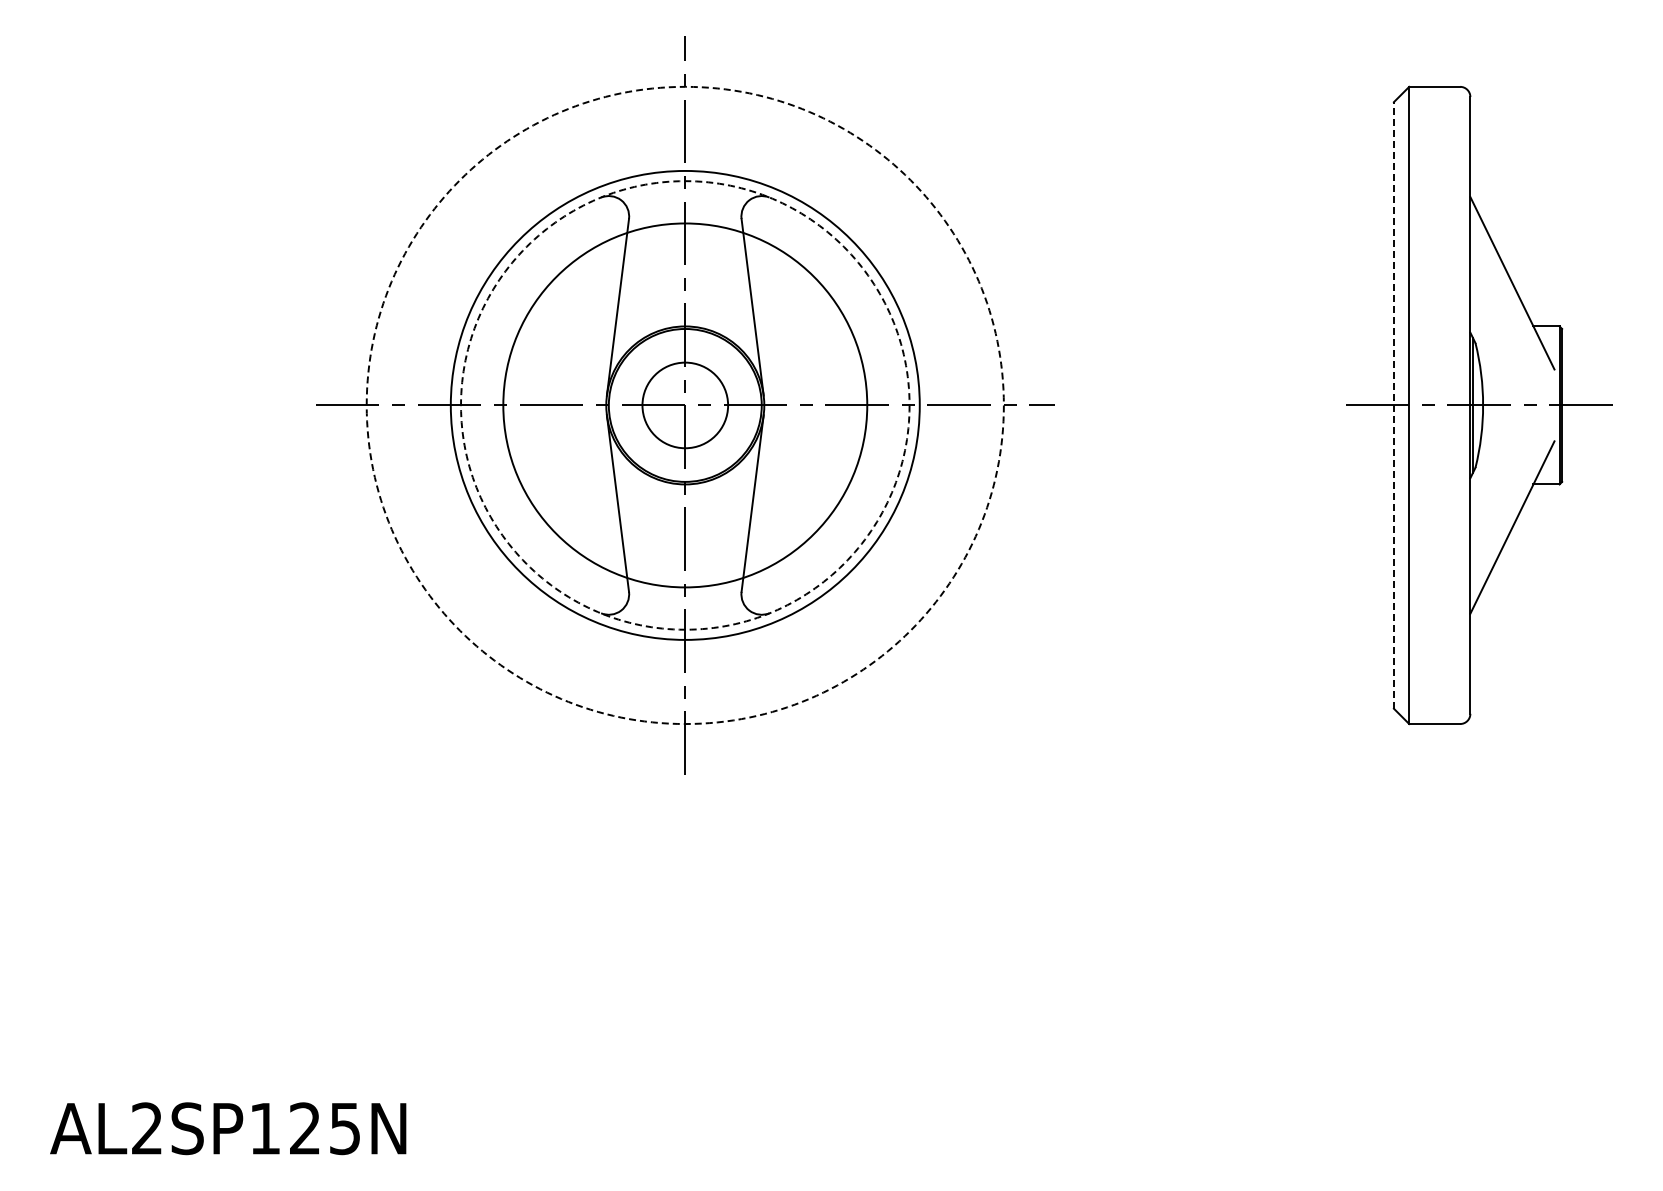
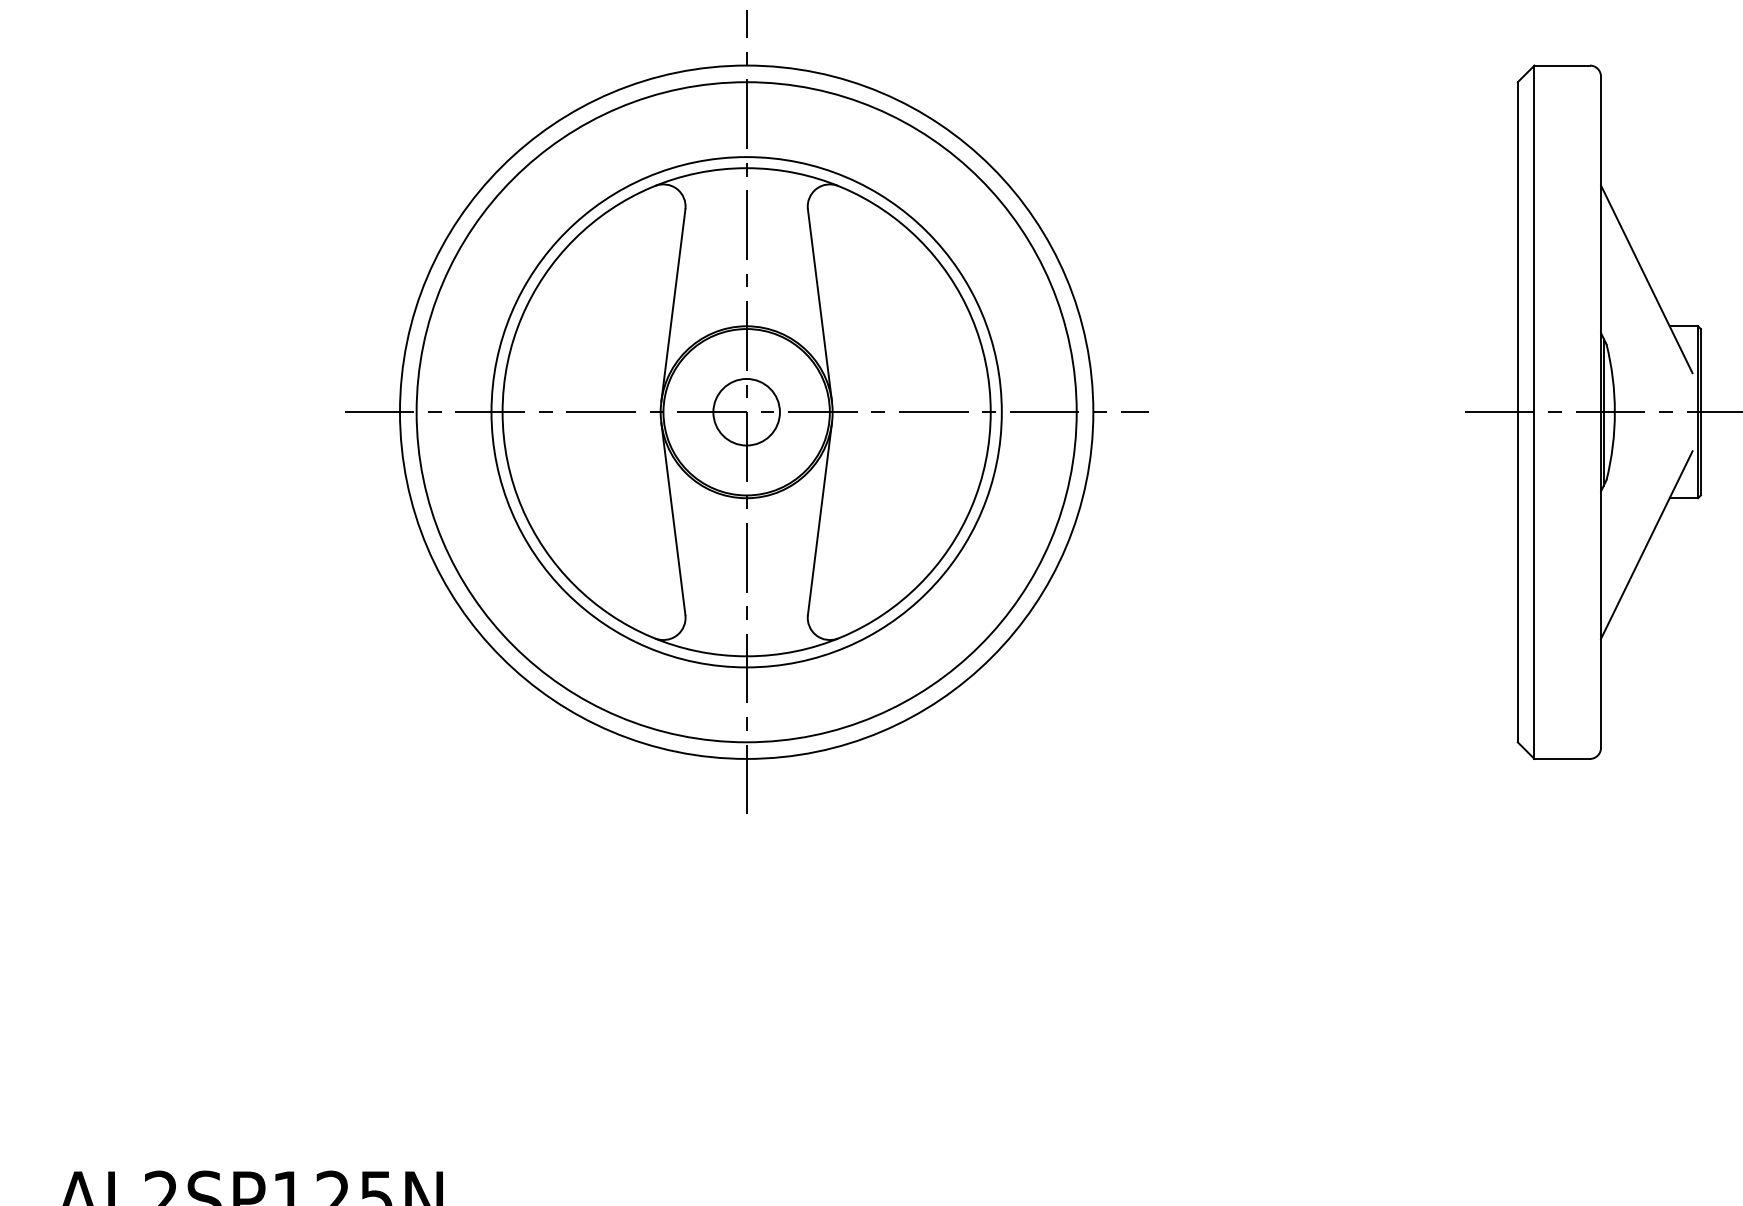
line: (1393, 404) -> (1517, 411), dashed -> solid
circle: (684, 405) -> (745, 412), dashed -> solid
circle: (684, 405) -> (745, 412), size x0.71
circle: (685, 405) -> (746, 412), dashed -> solid
circle: (685, 405) -> (746, 412), size x1.67

